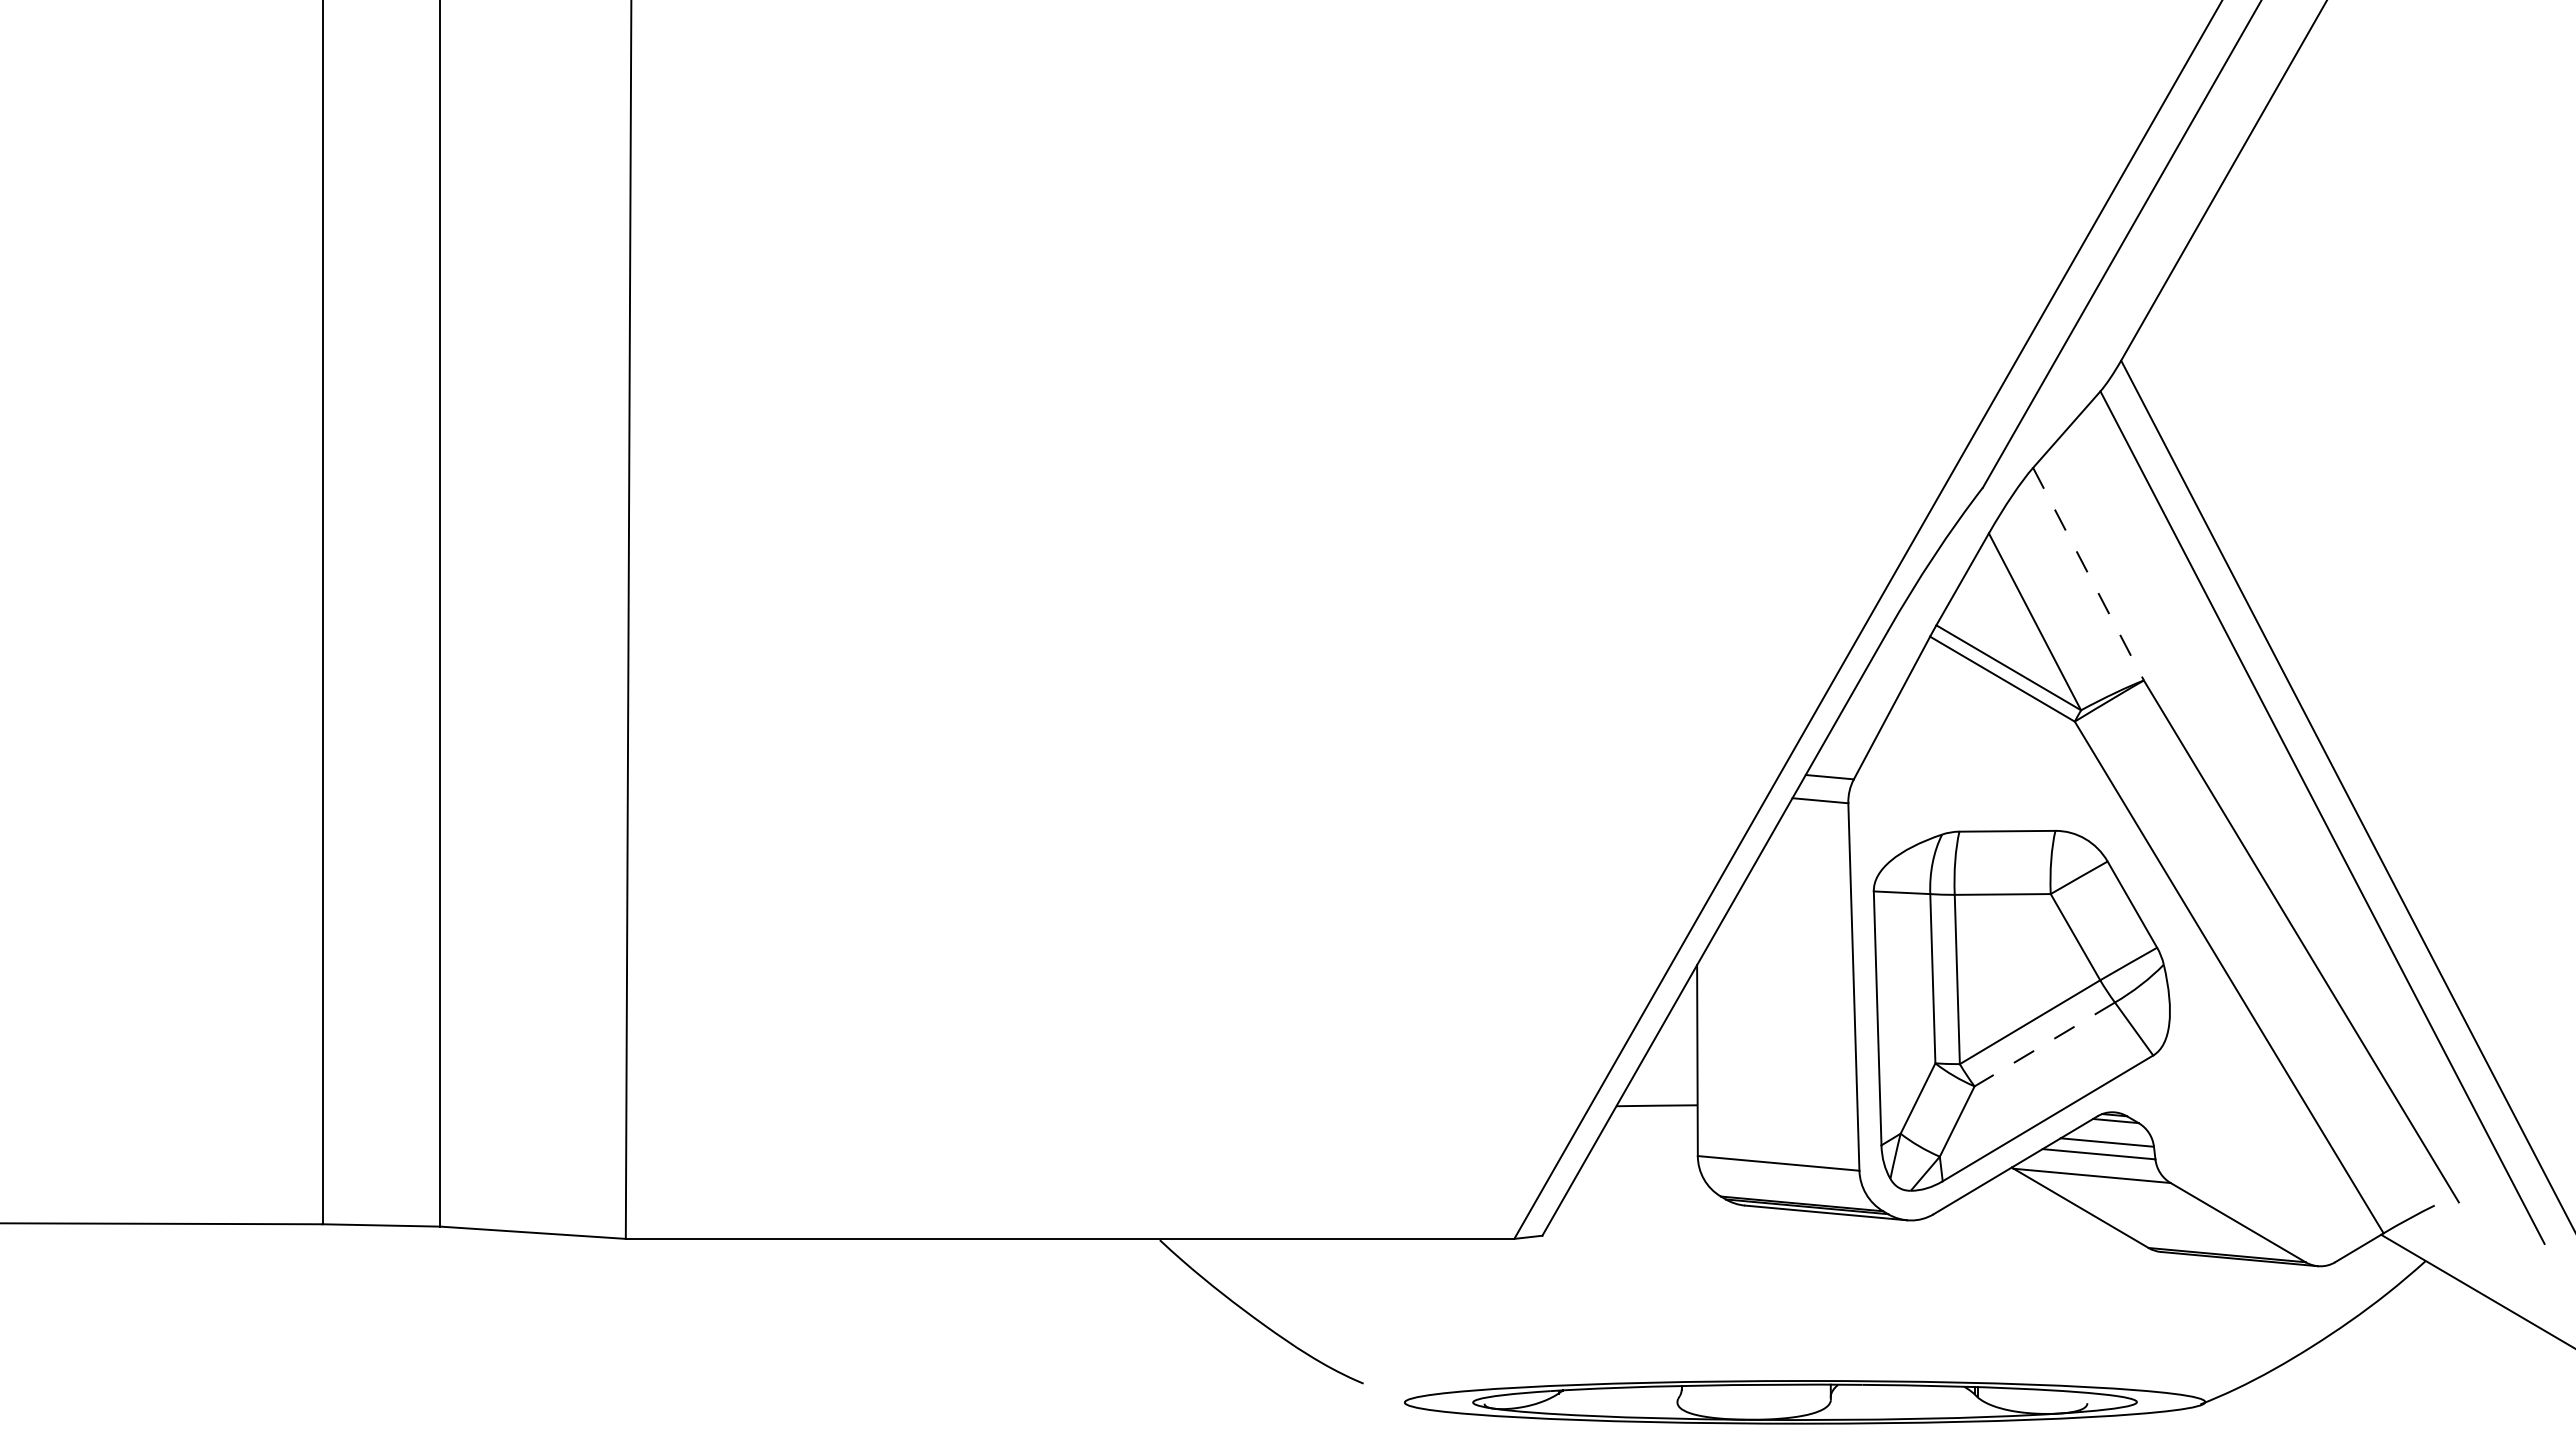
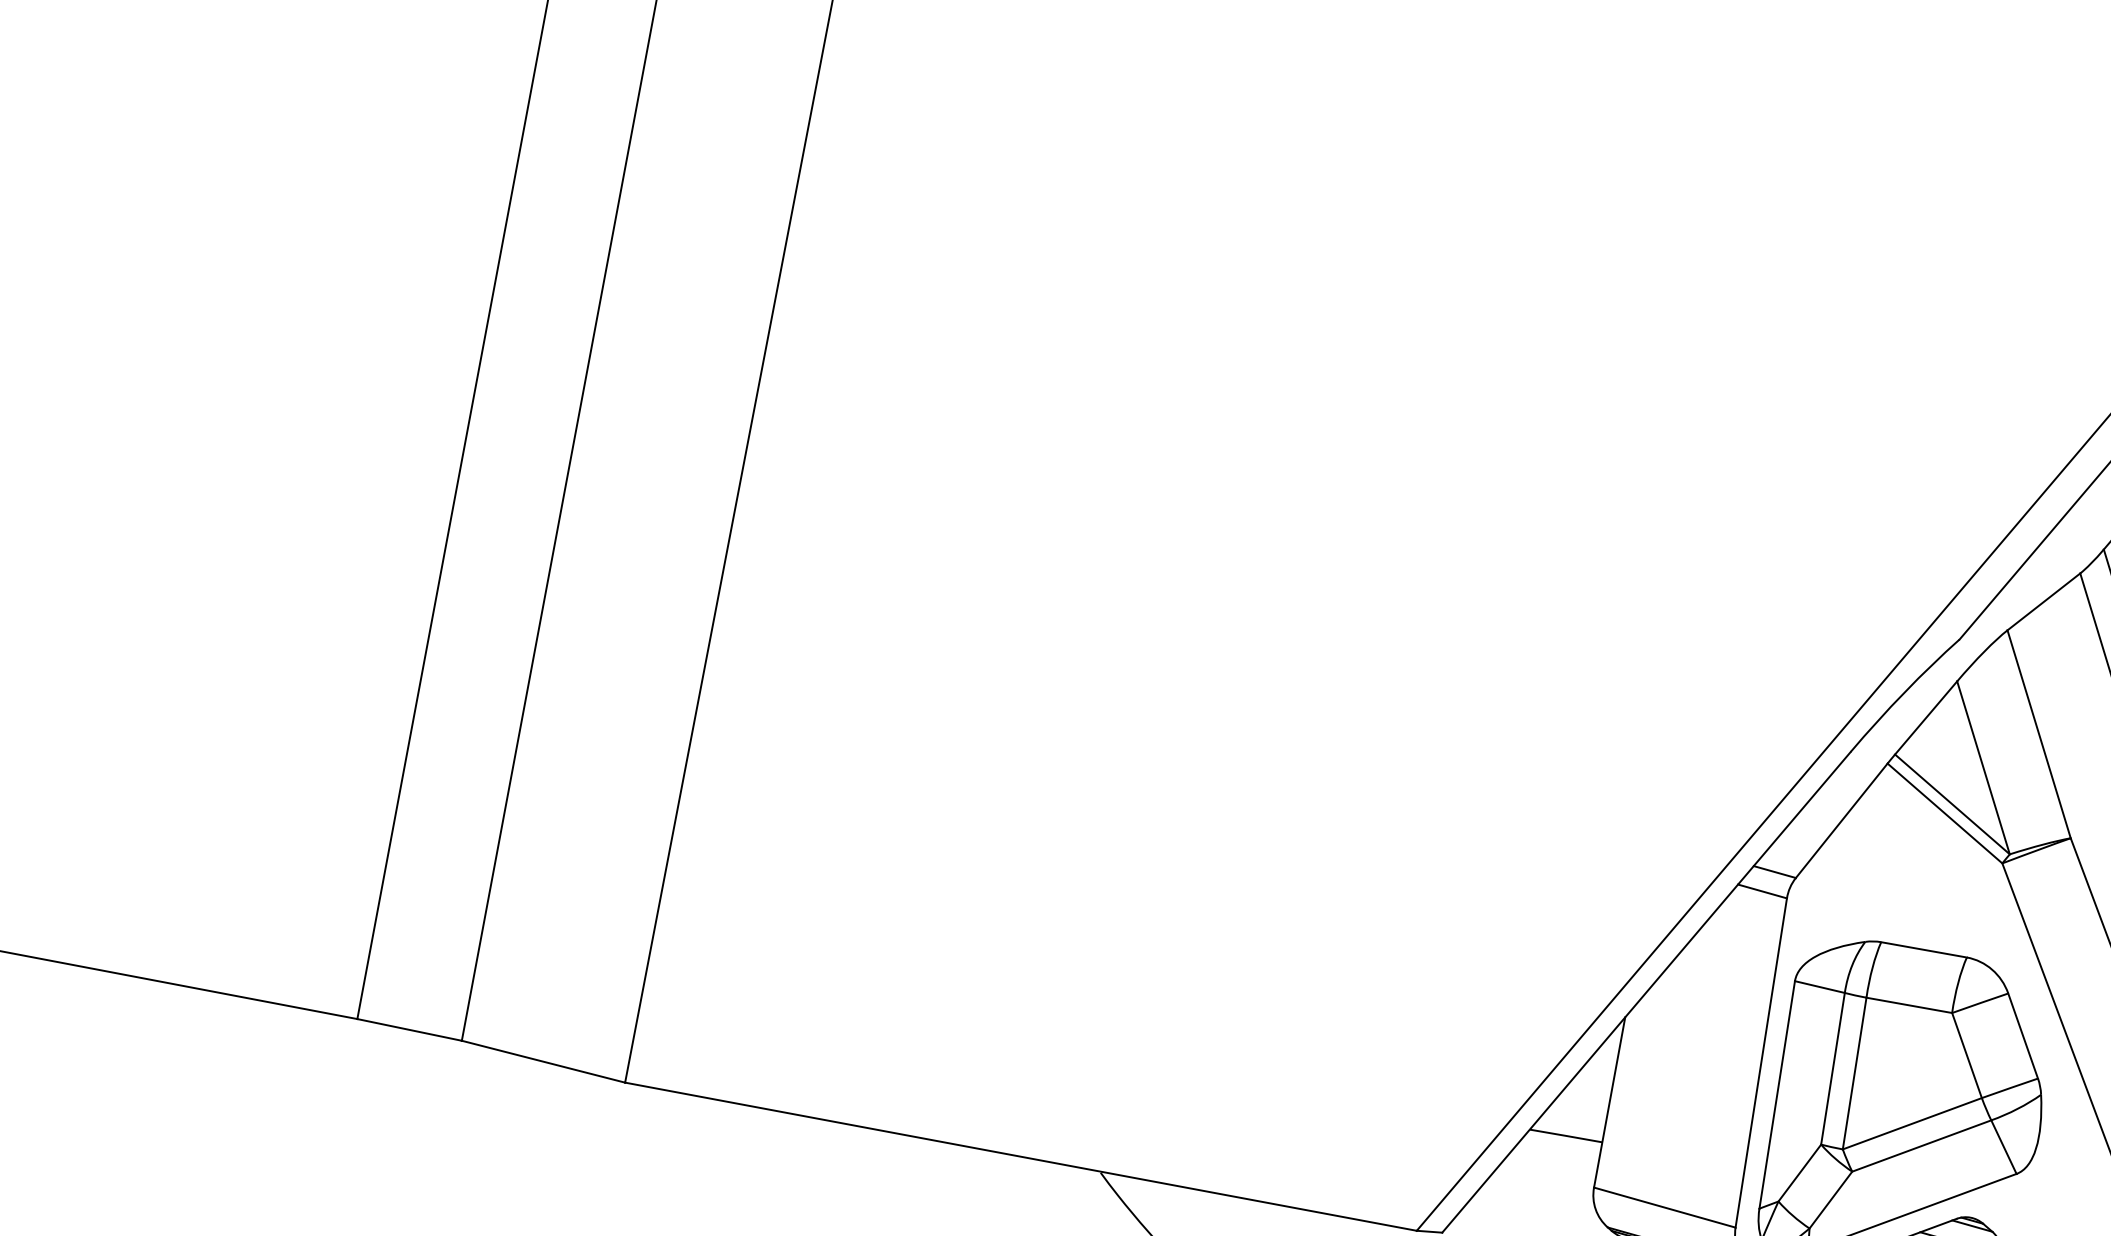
line: (2088, 574) -> (2039, 734), dashed -> solid
line: (2044, 1044) -> (1921, 1146), dashed -> solid

